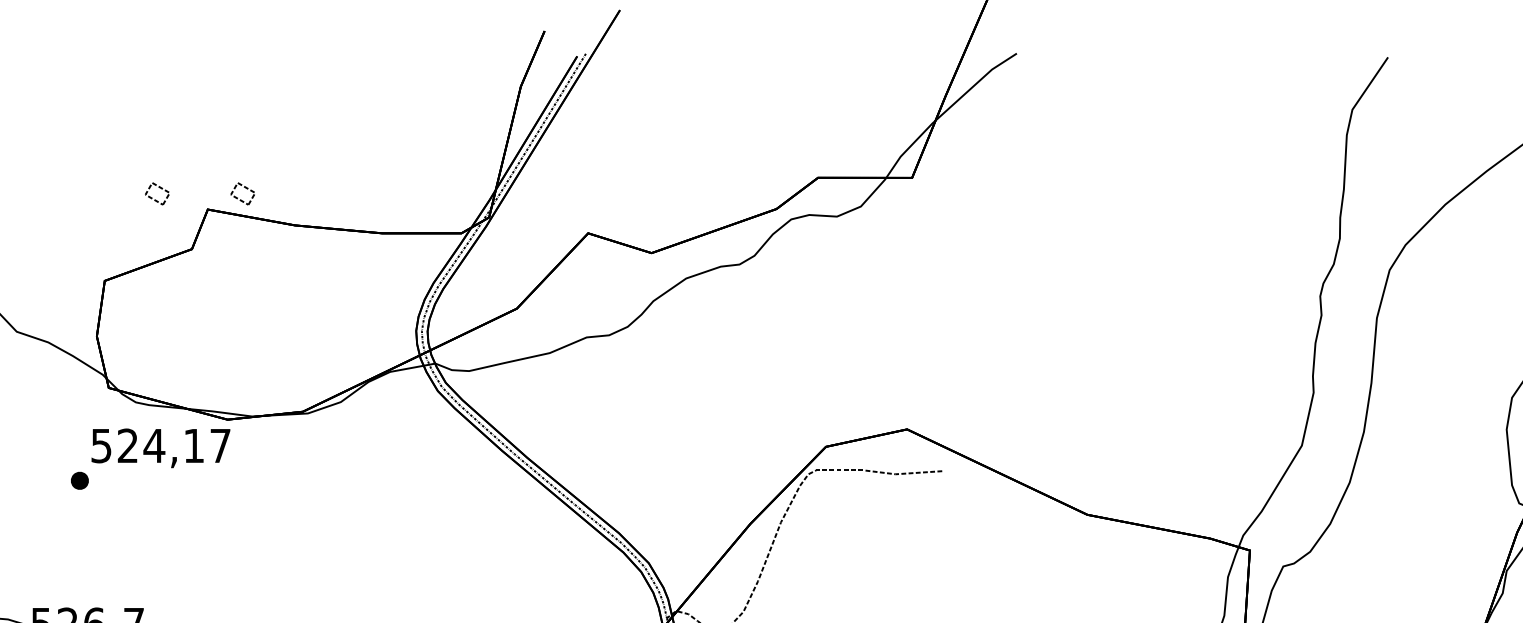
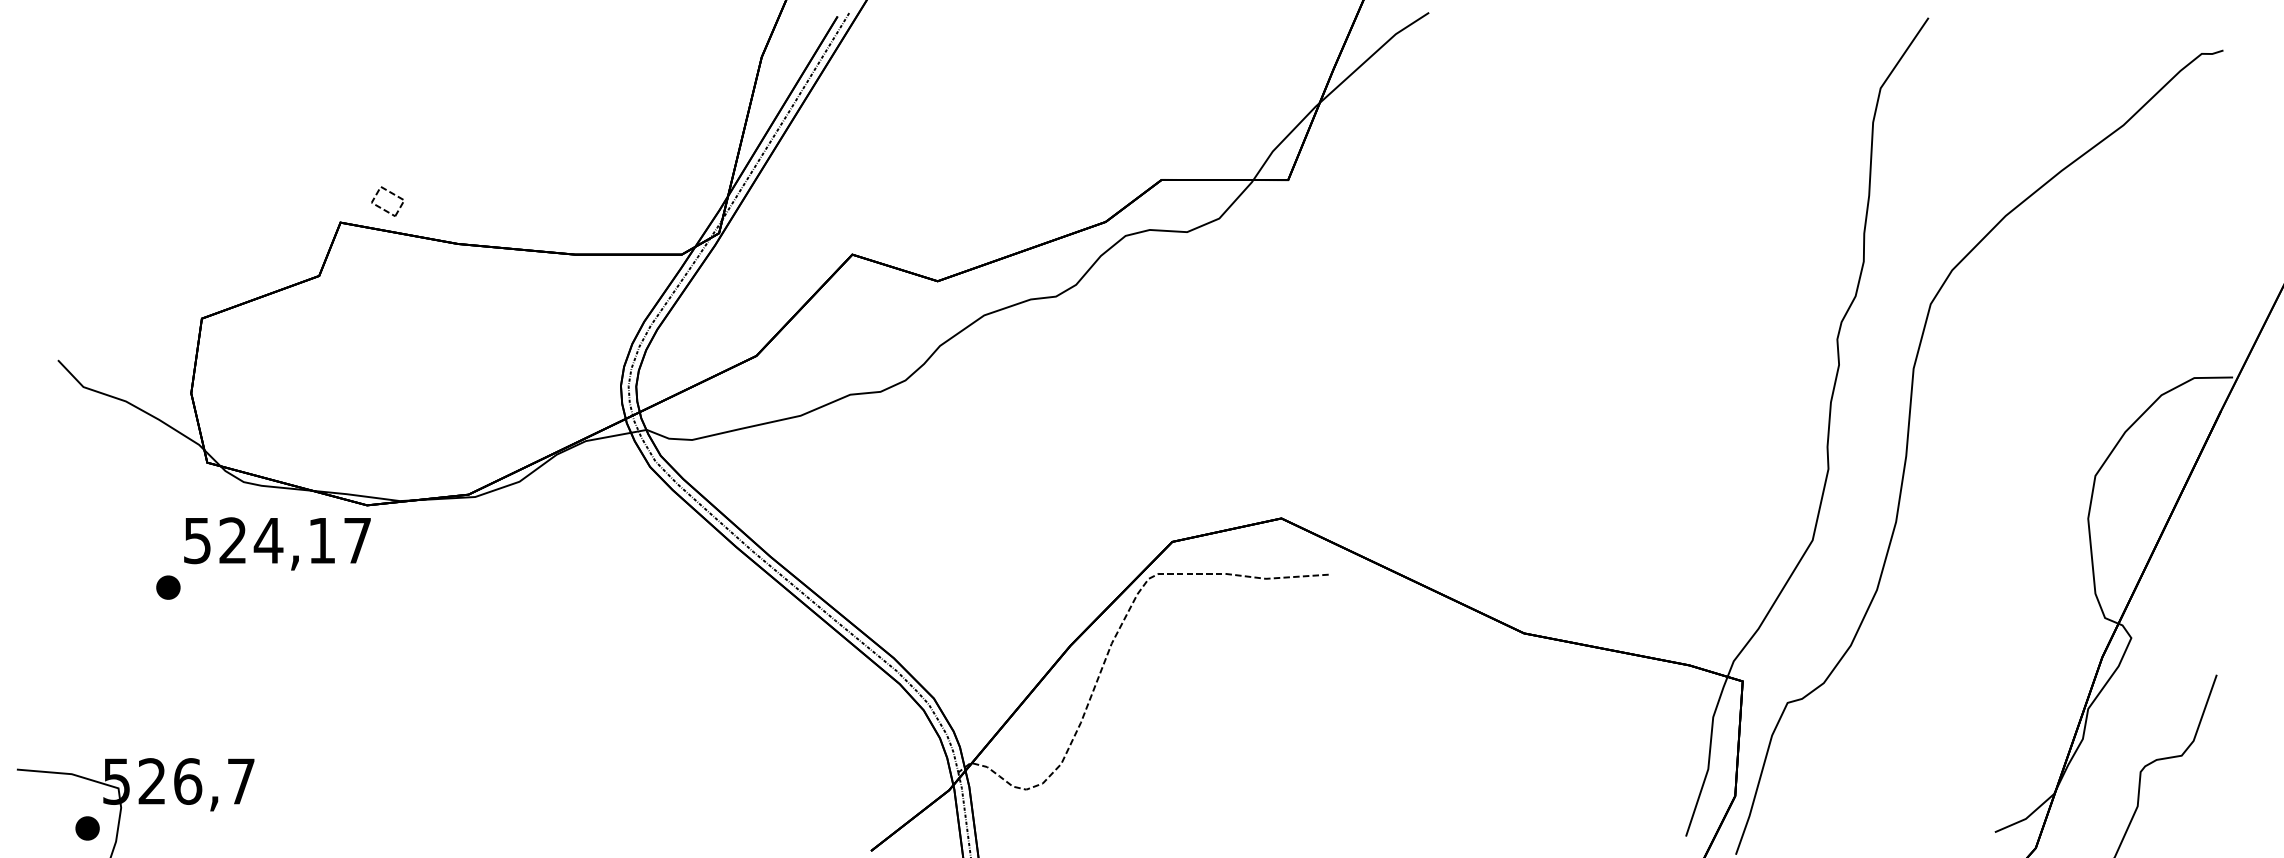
part: (155, 199) -> (270, 209), removed

